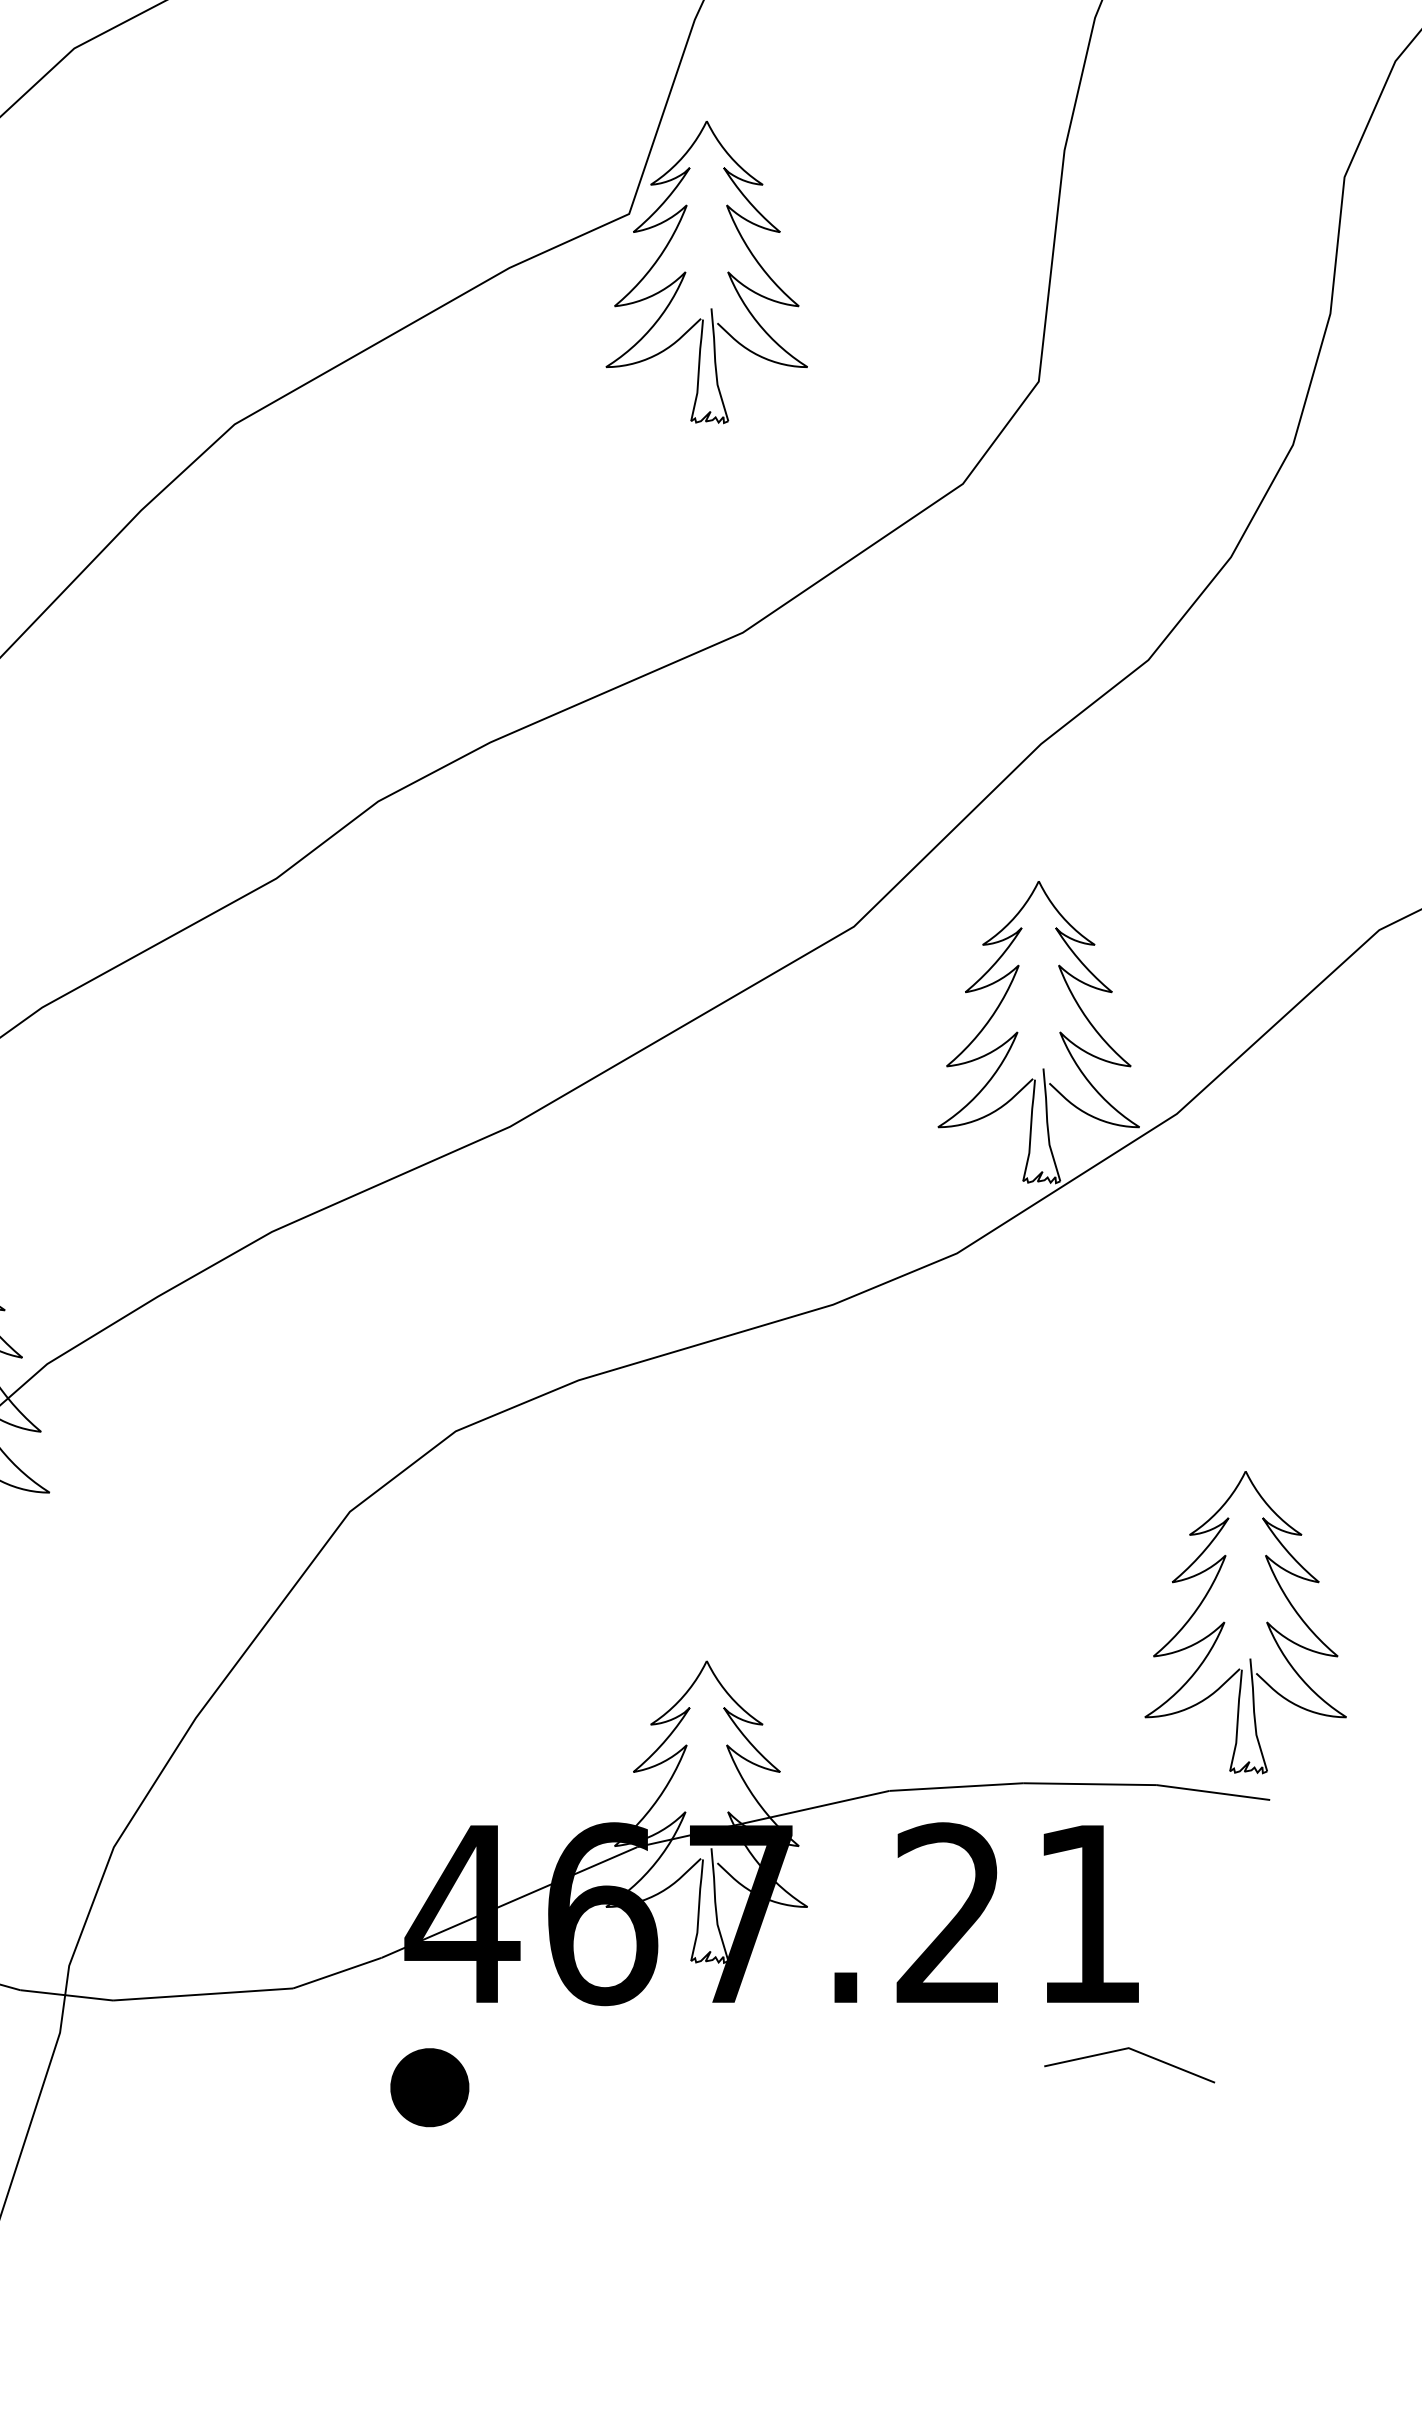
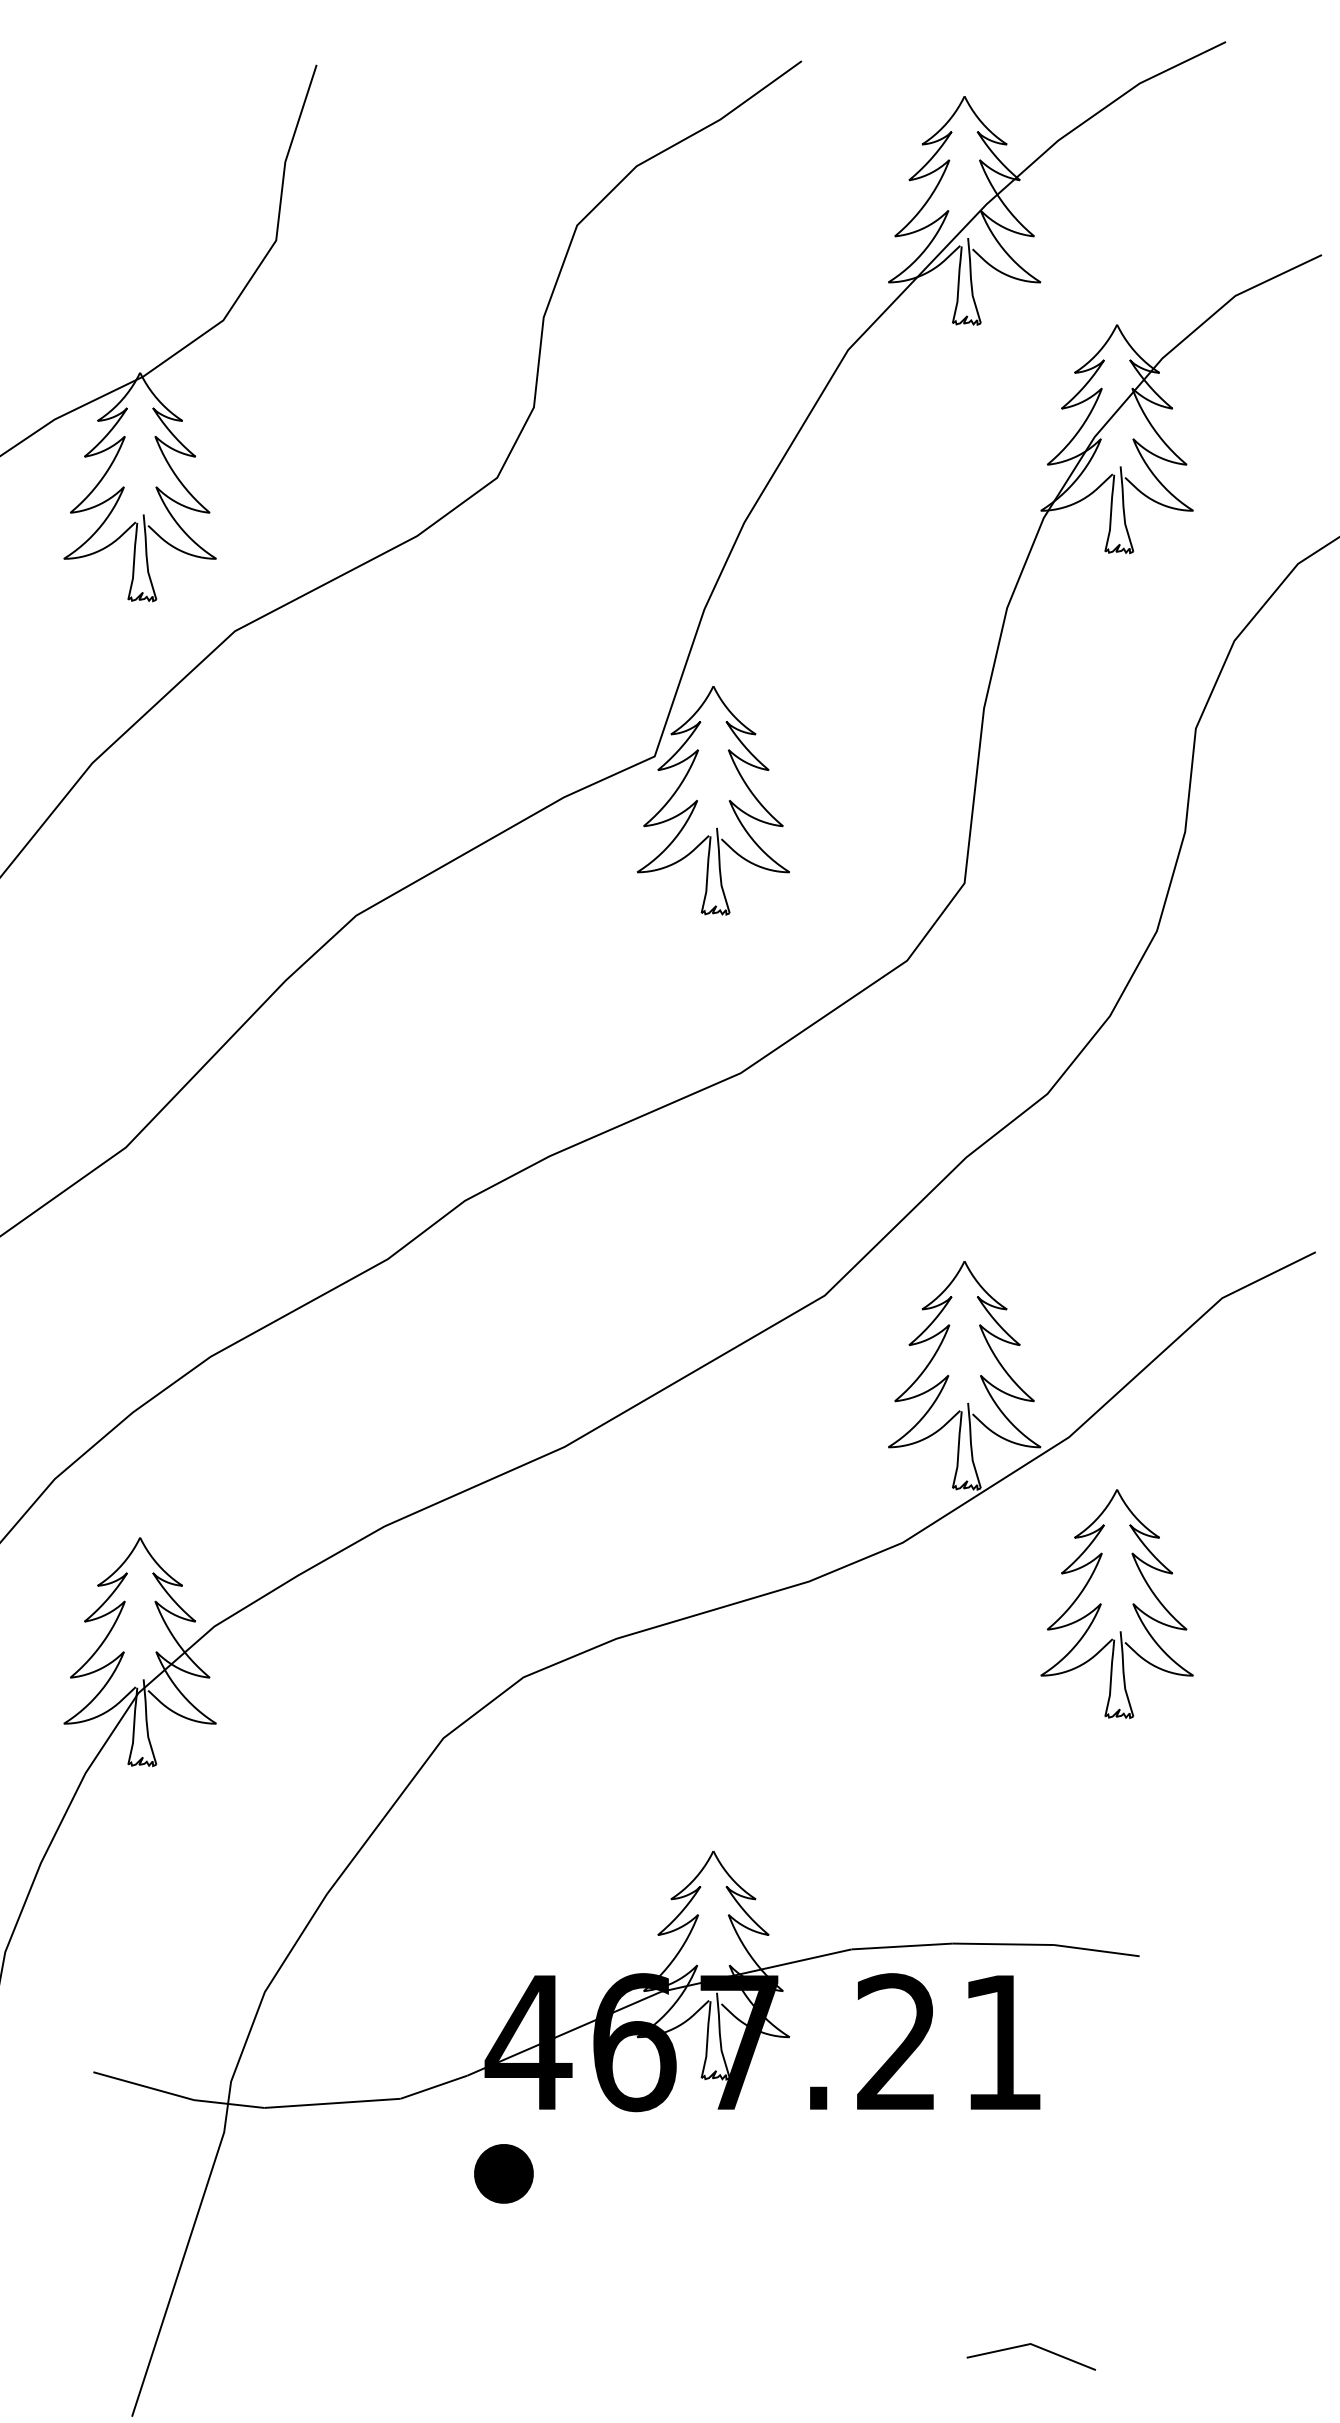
part: (1225, 1623) -> (1101, 1604), moved
line: (1132, 2051) -> (1033, 2346), moved

